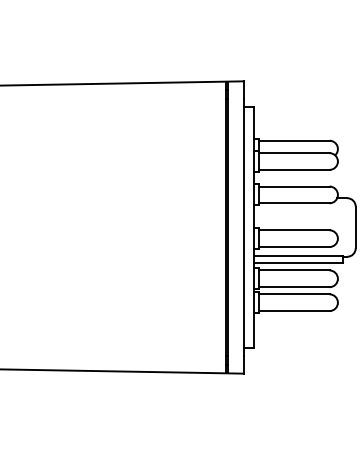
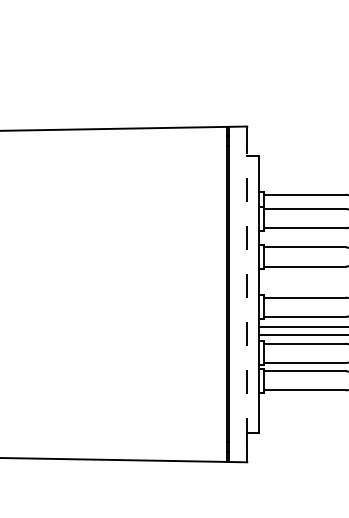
line: (243, 227) -> (246, 294), solid -> dashed

